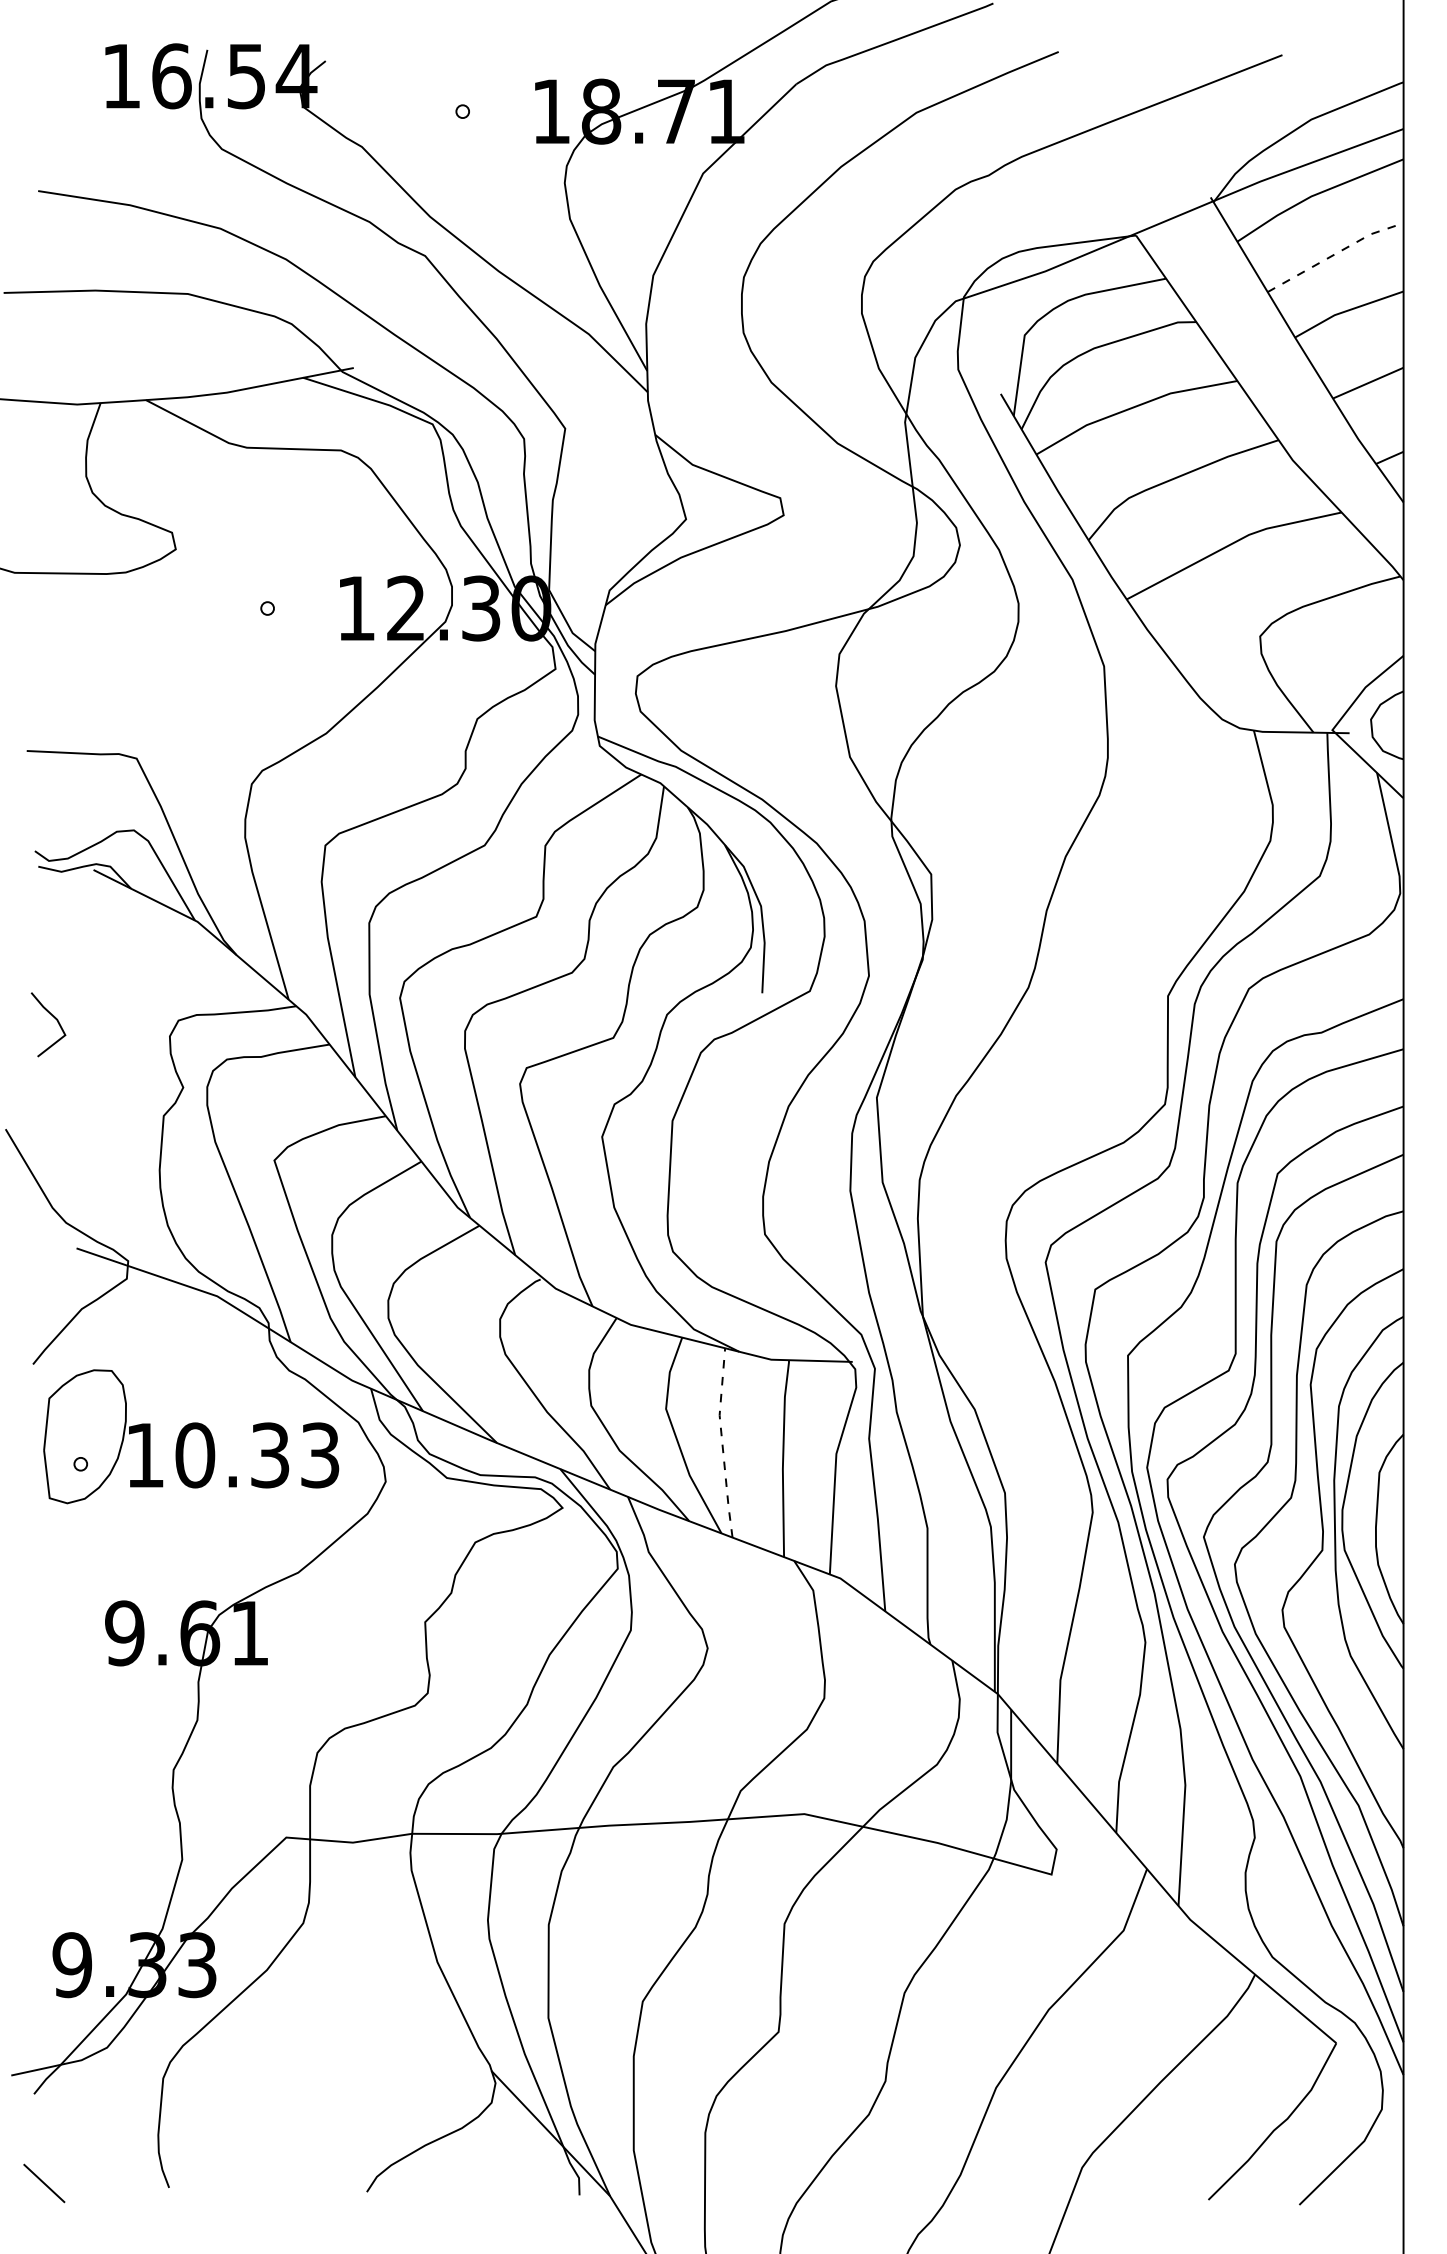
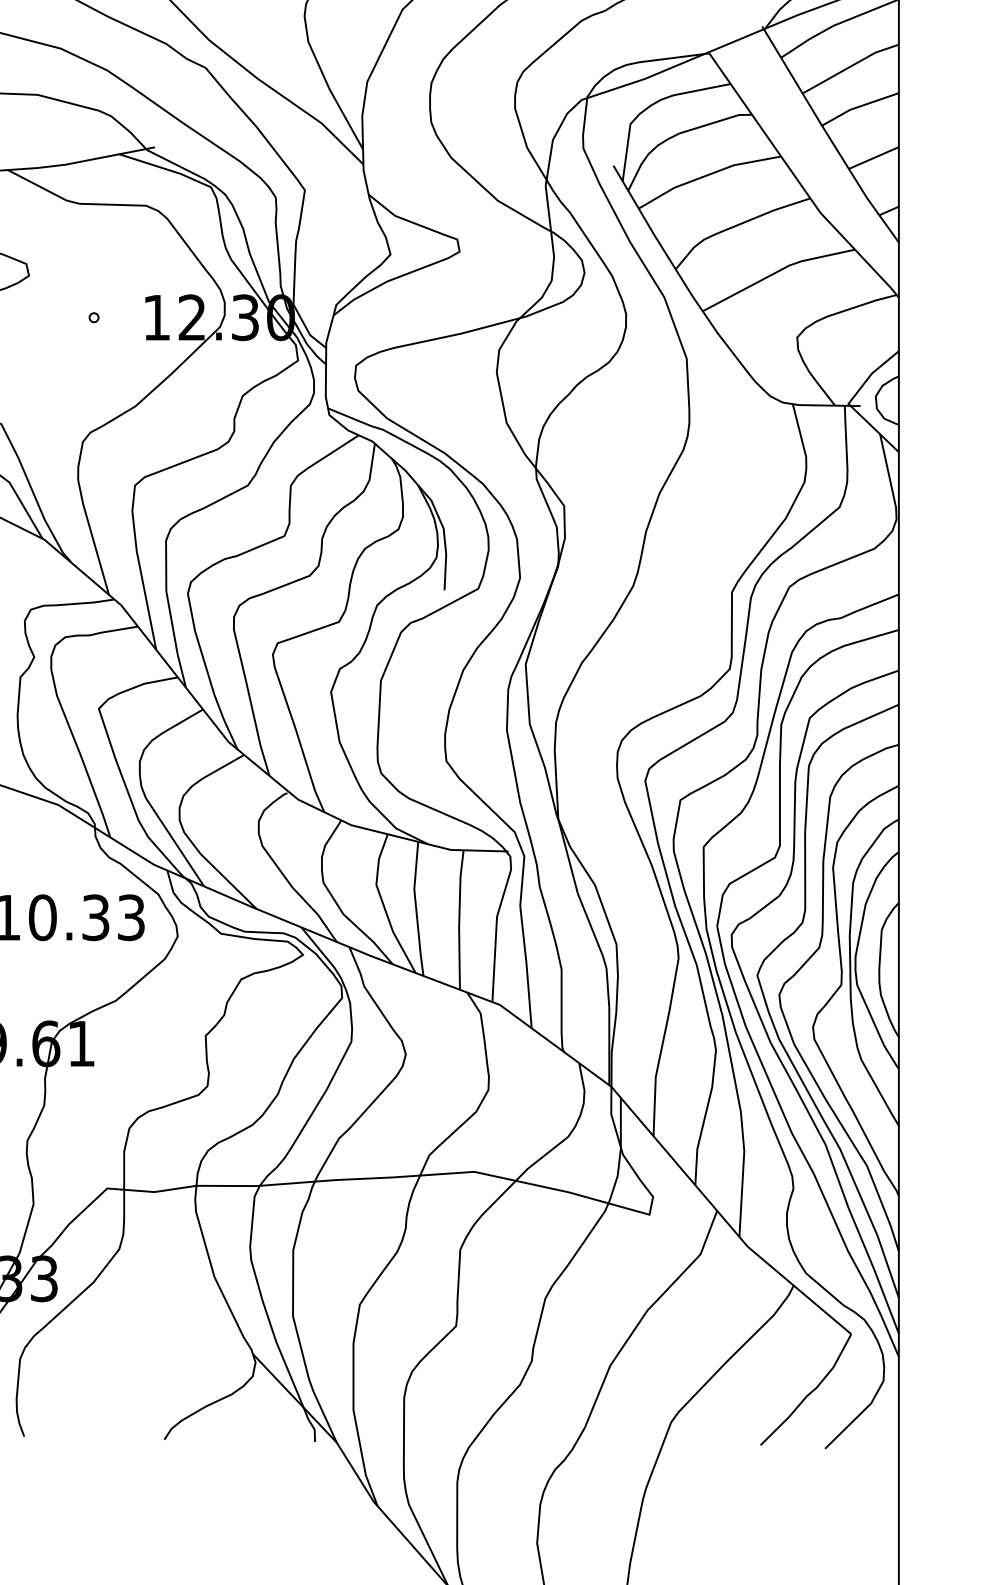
line: (1335, 254) -> (850, 66), dashed -> solid
line: (722, 1442) -> (416, 908), dashed -> solid

